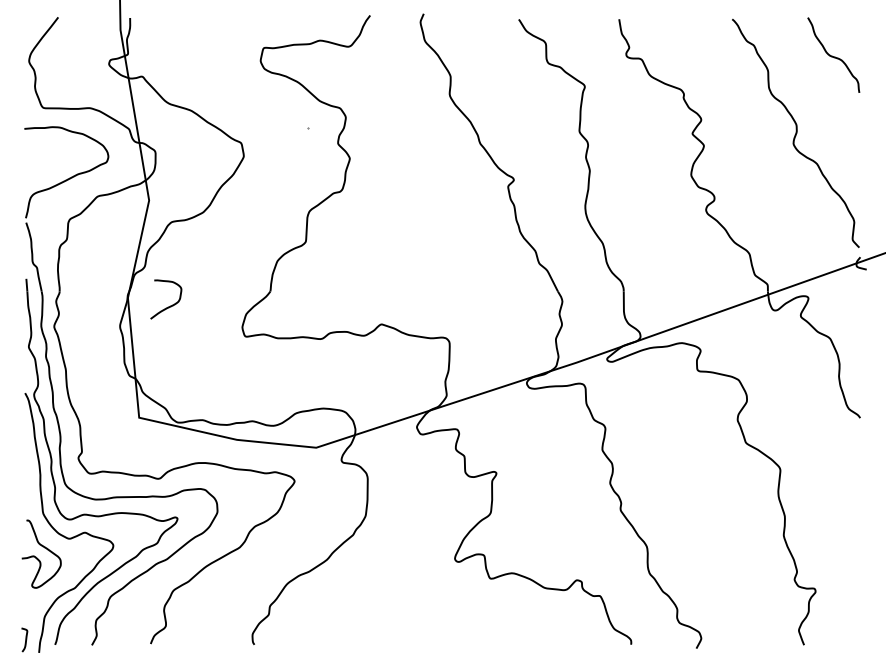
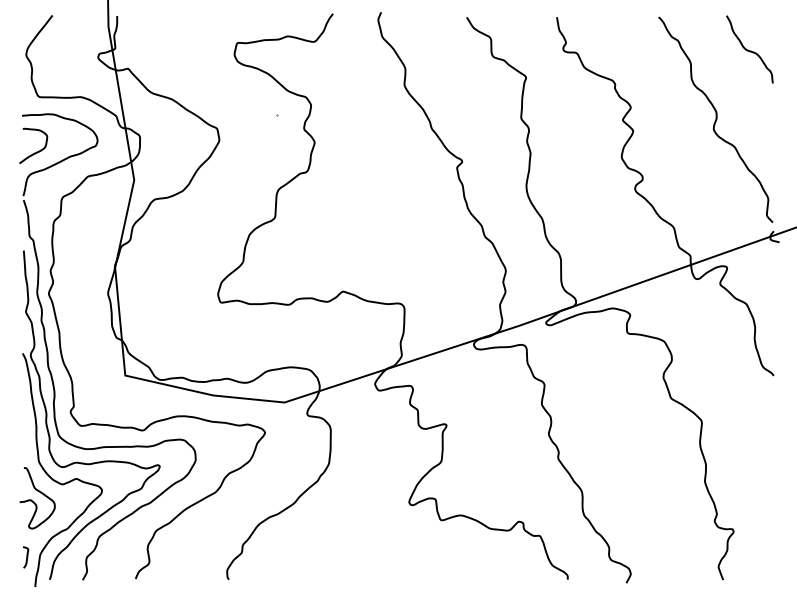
curve: (170, 305) -> (37, 151), moved
curve: (25, 639) -> (26, 556), moved

